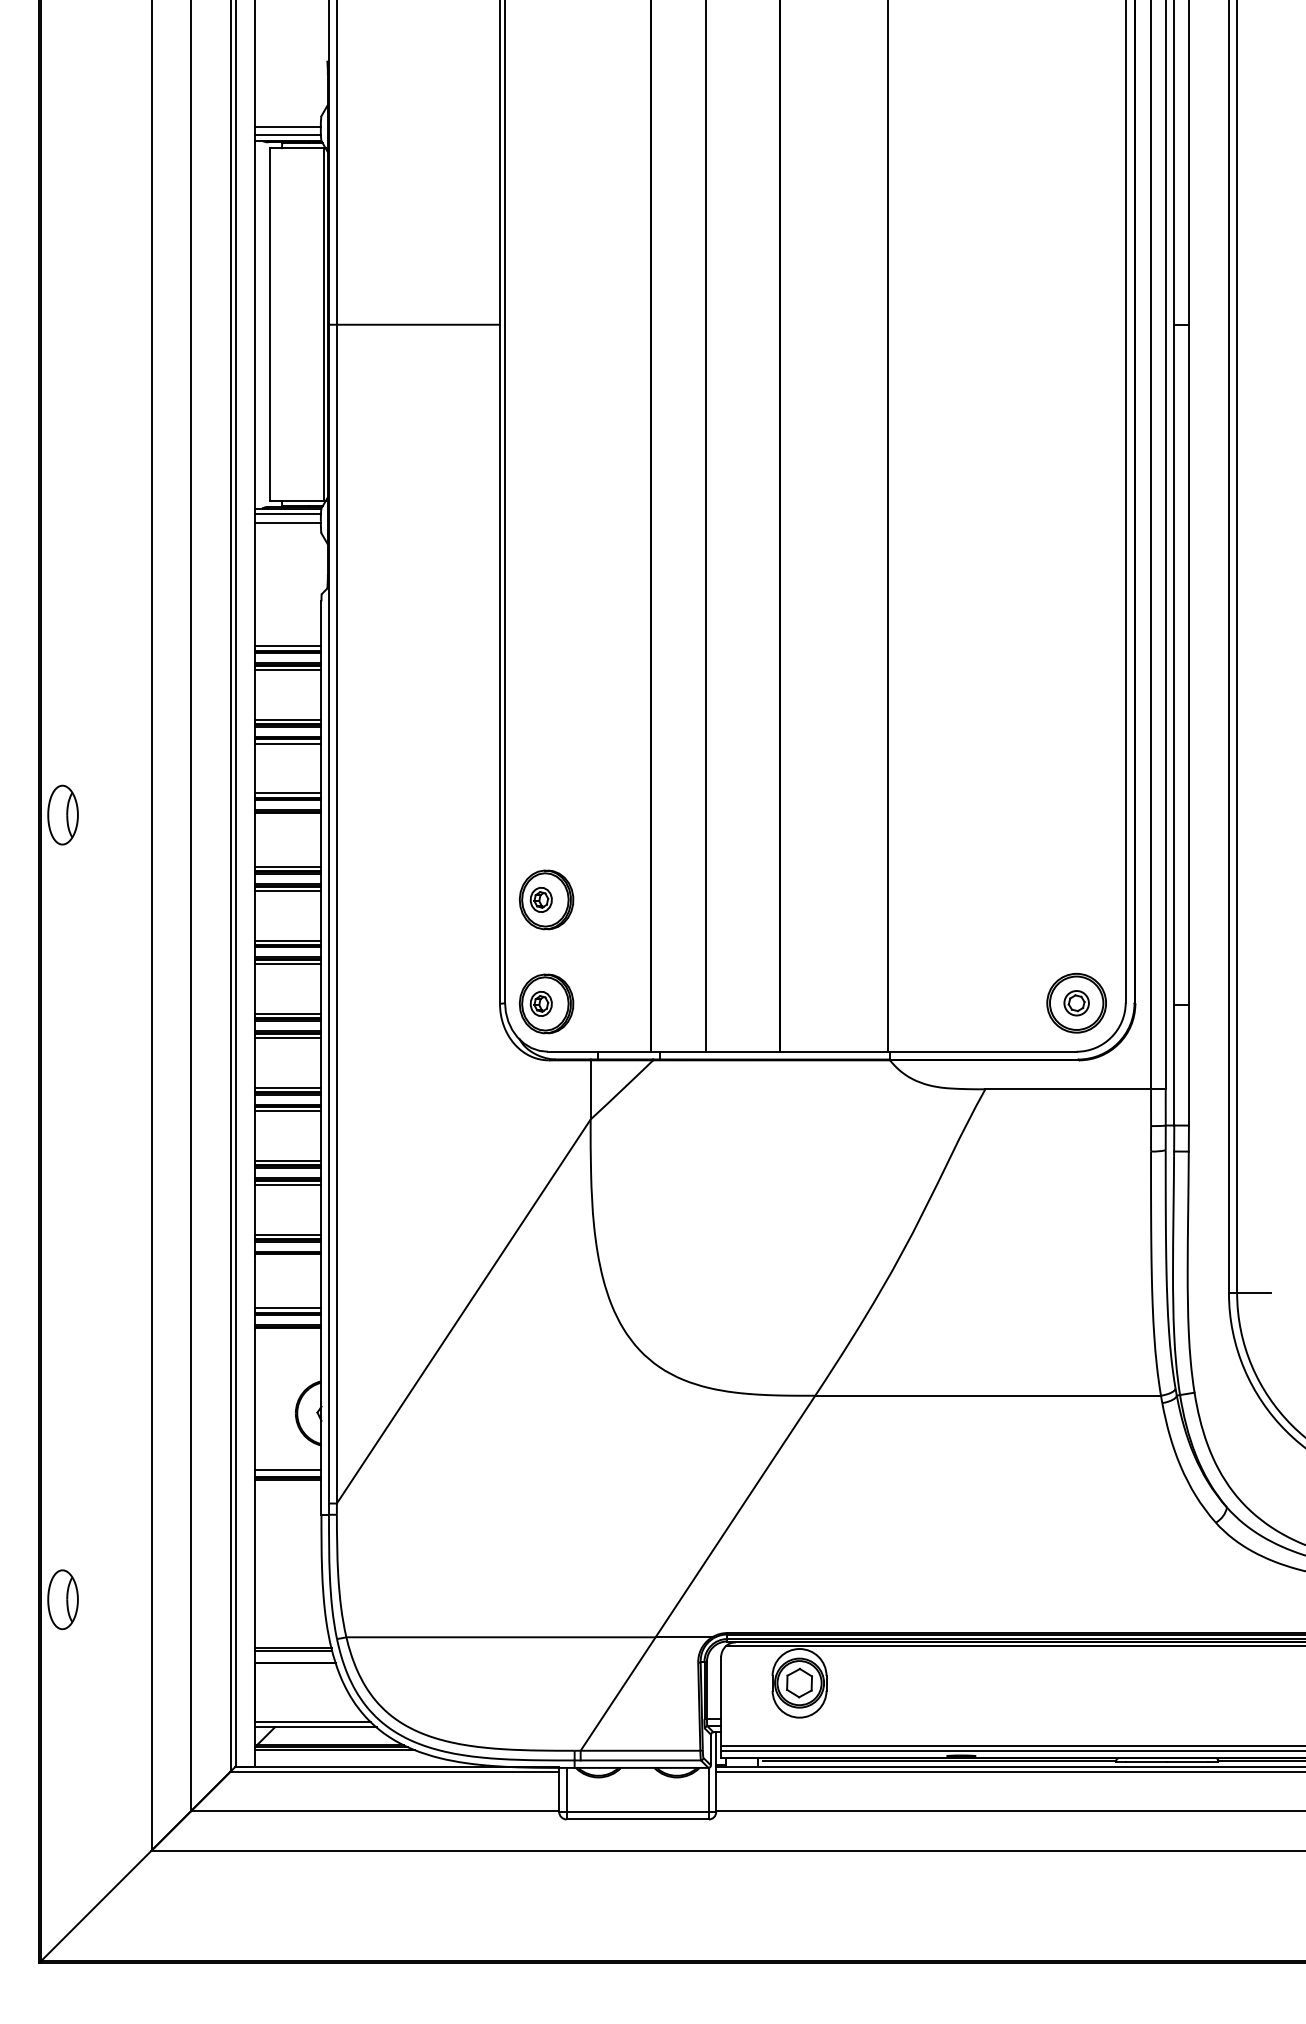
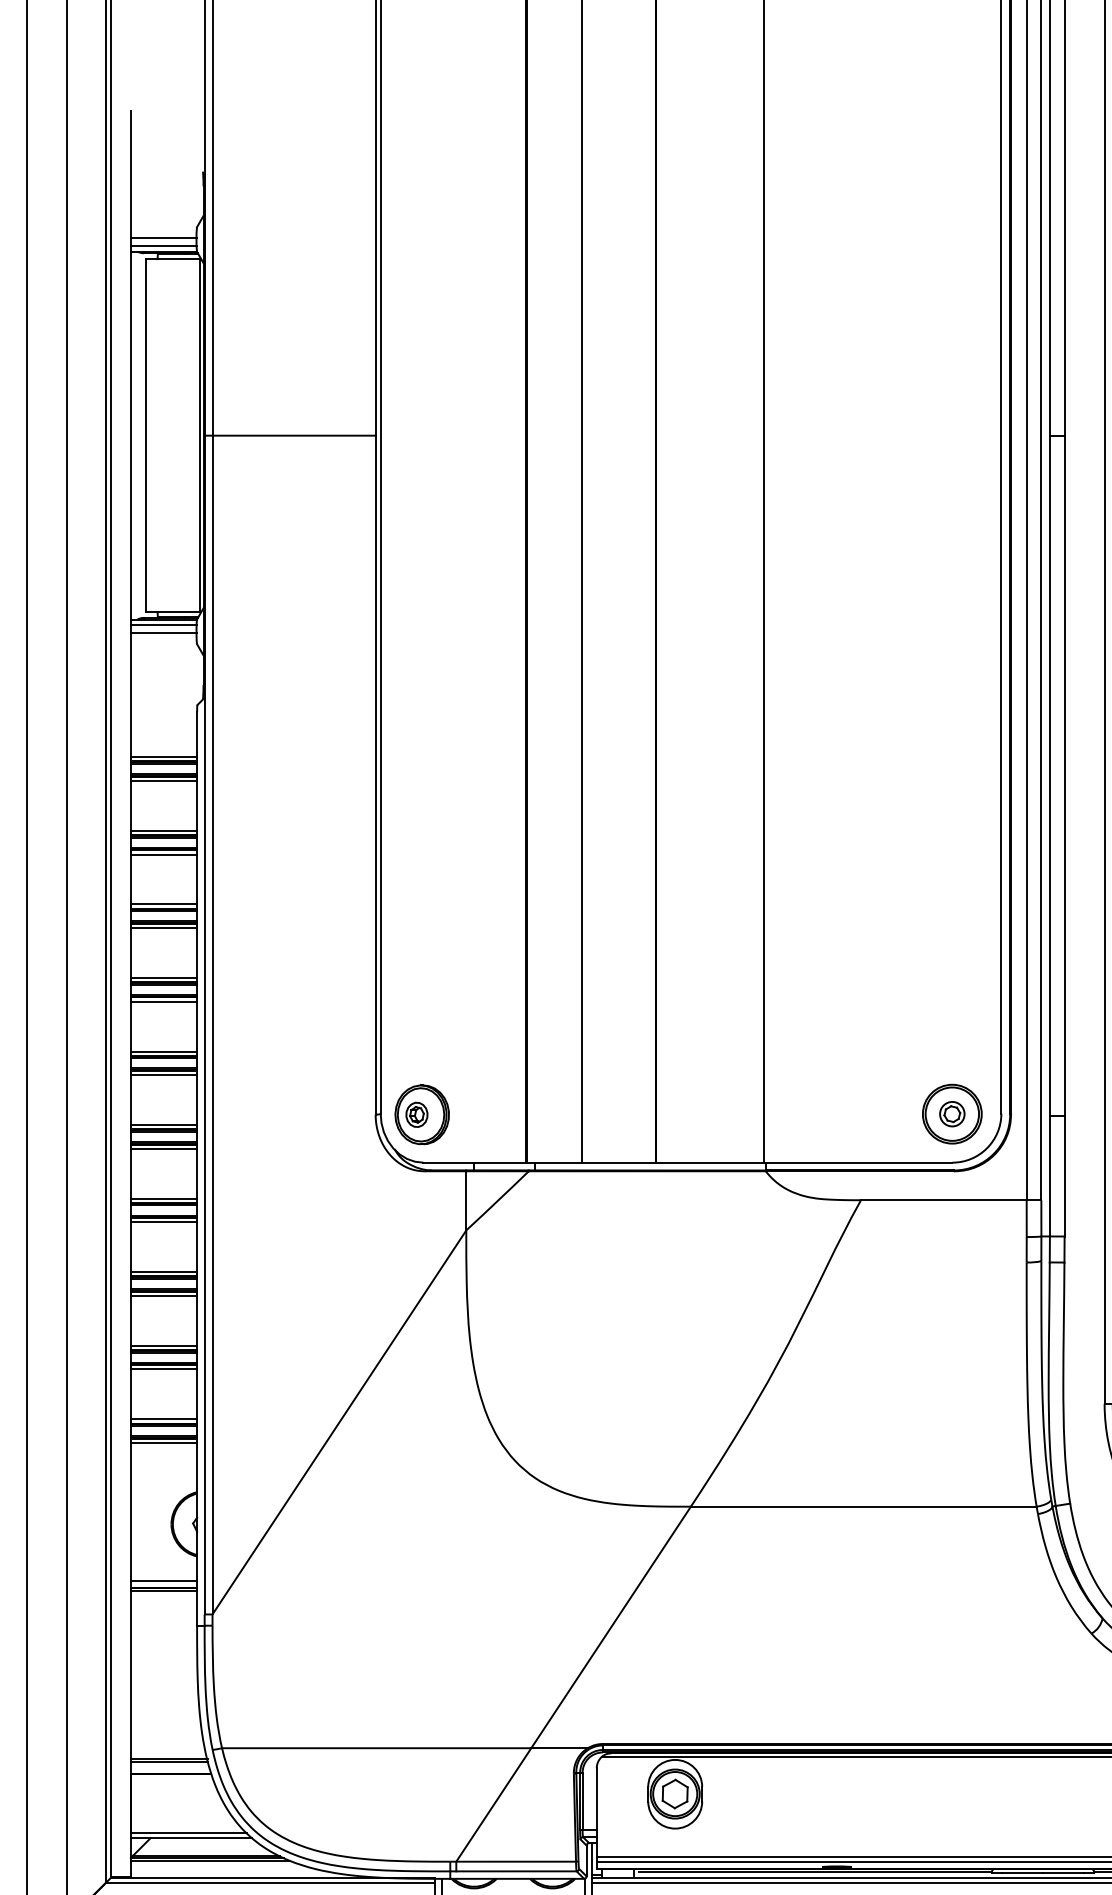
line: (288, 817) -> (164, 928), added
part: (546, 899) -> (422, 1010), removed
line: (288, 1258) -> (164, 1369), added
line: (288, 1332) -> (164, 1443), added

